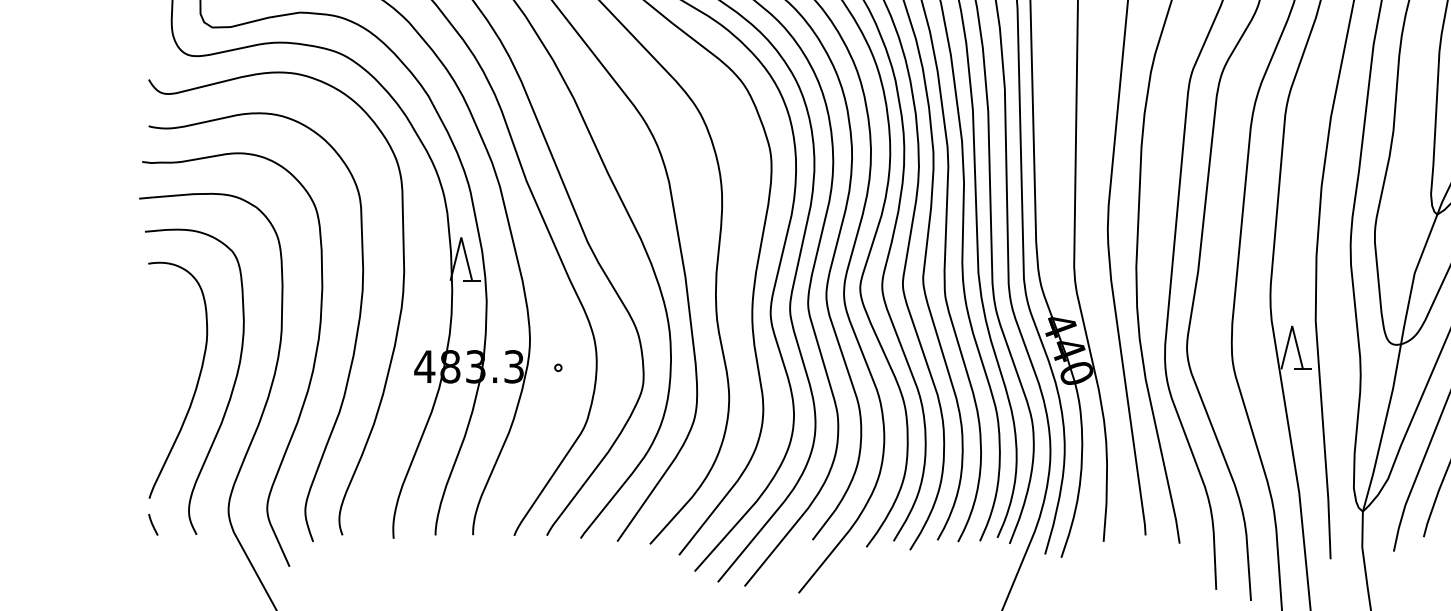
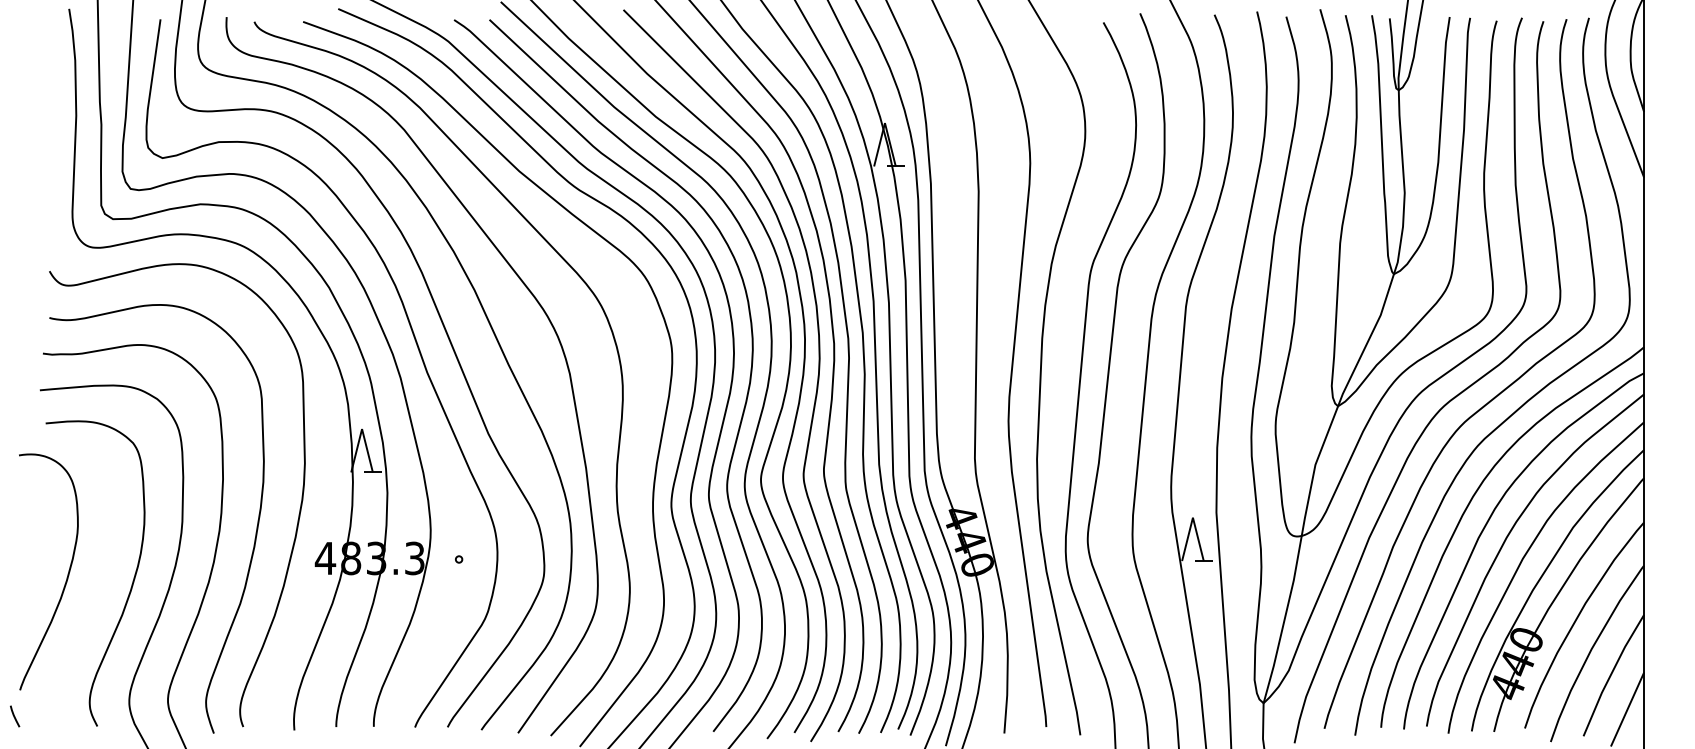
curve: (195, 385) -> (66, 577), moved
line: (153, 524) -> (15, 716), moved

